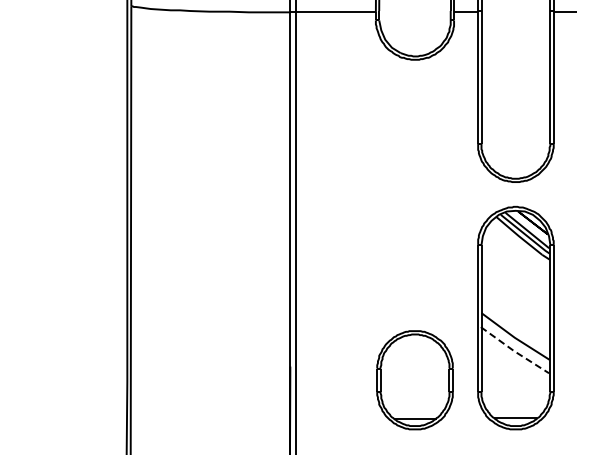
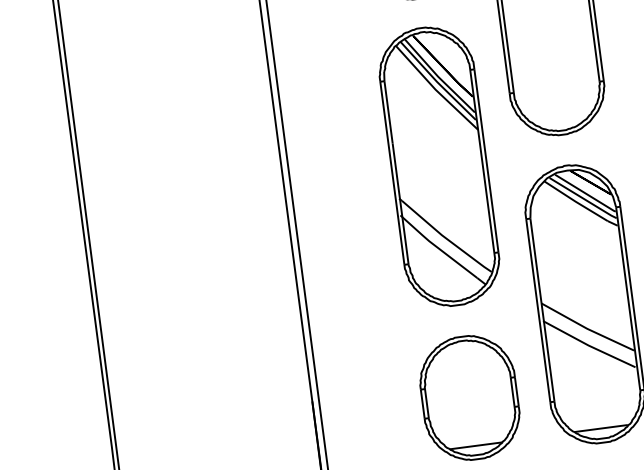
part: (414, 194) -> (438, 166), added
line: (514, 351) -> (588, 345), dashed -> solid

